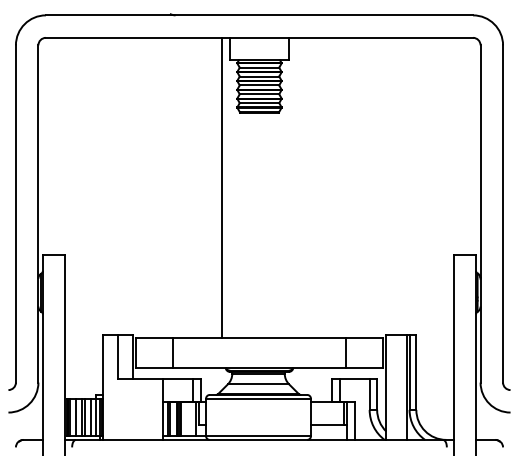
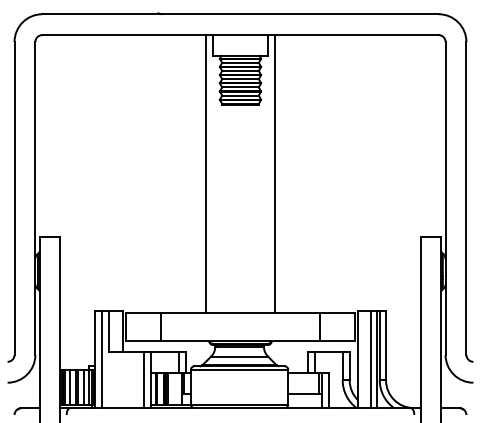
line: (296, 187) -> (274, 173), added
line: (110, 387) -> (102, 359), added
line: (400, 387) -> (371, 359), added
line: (155, 409) -> (144, 379), added

